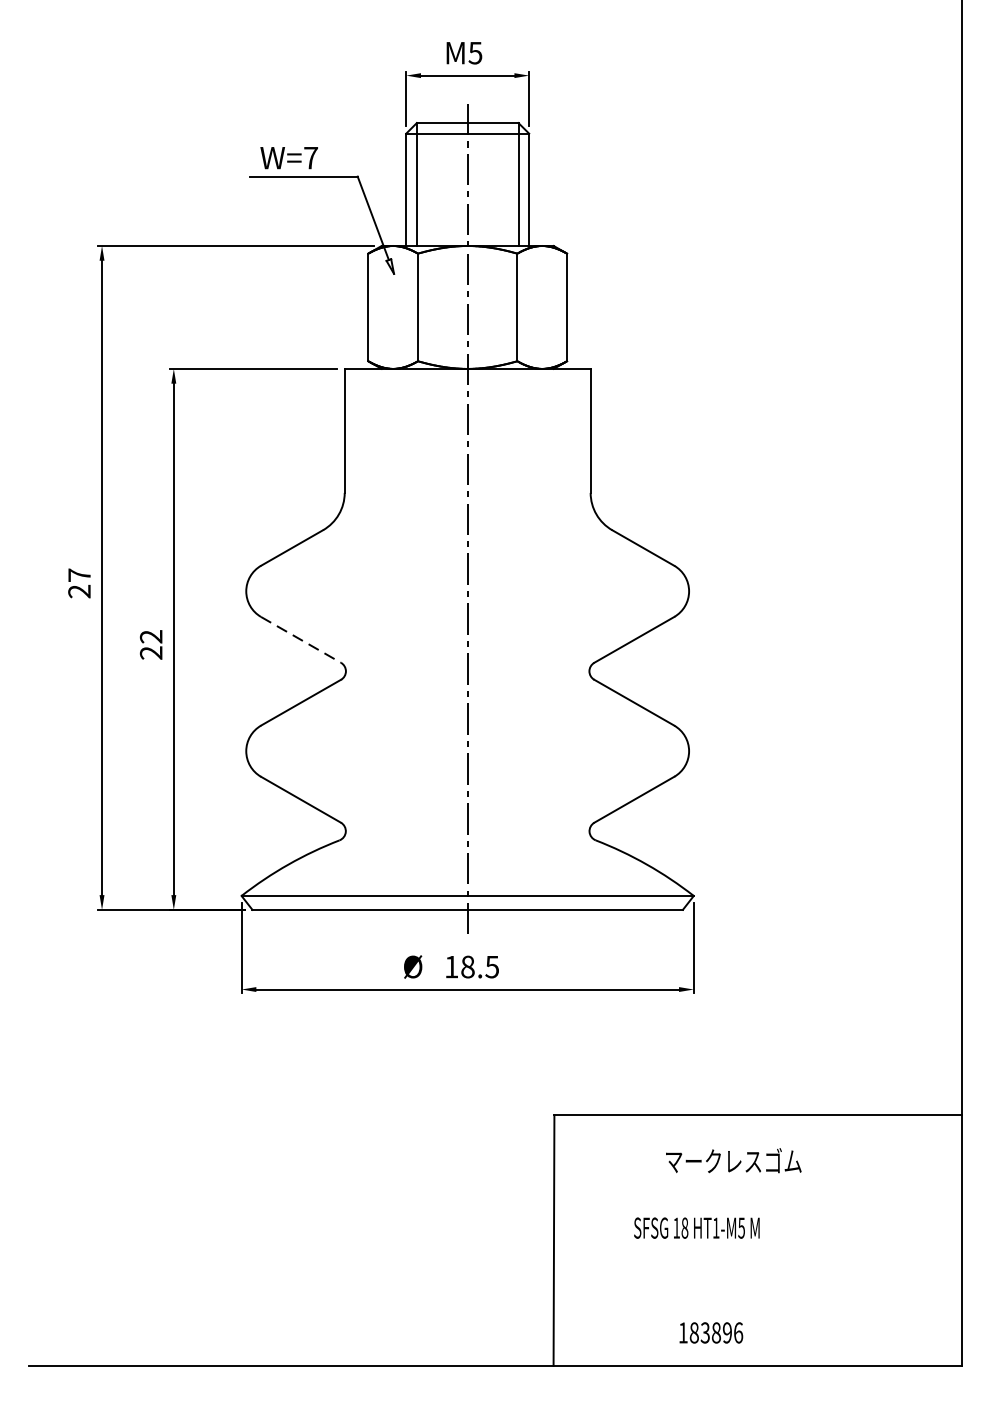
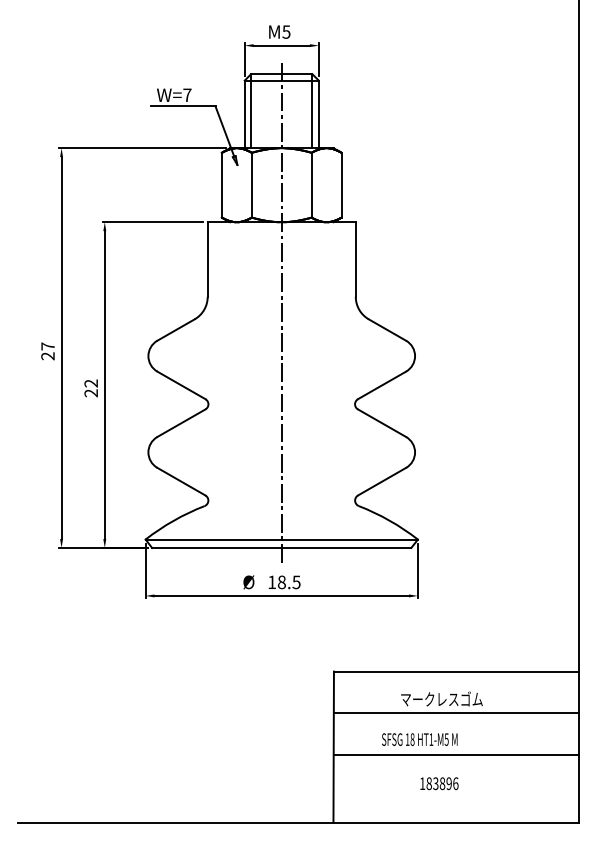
line: (301, 640) -> (181, 385), dashed -> solid
line: (757, 1184) -> (456, 713), added
line: (757, 1252) -> (456, 754), added
text: (711, 1332) -> (439, 783), moved

